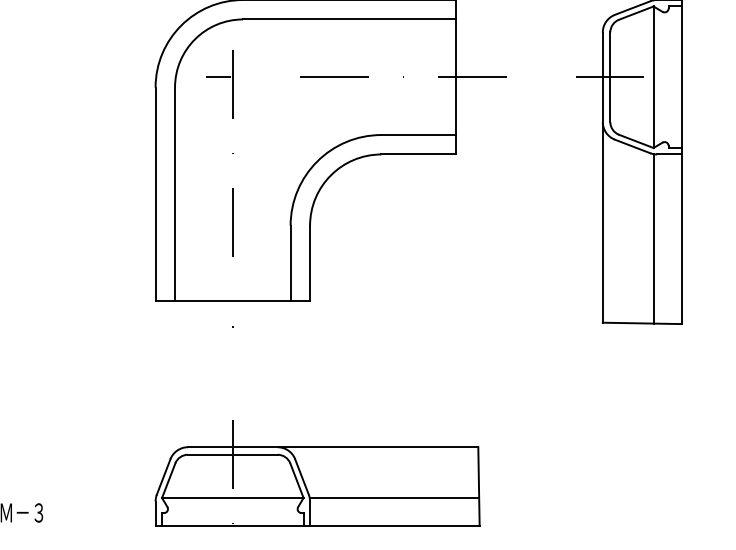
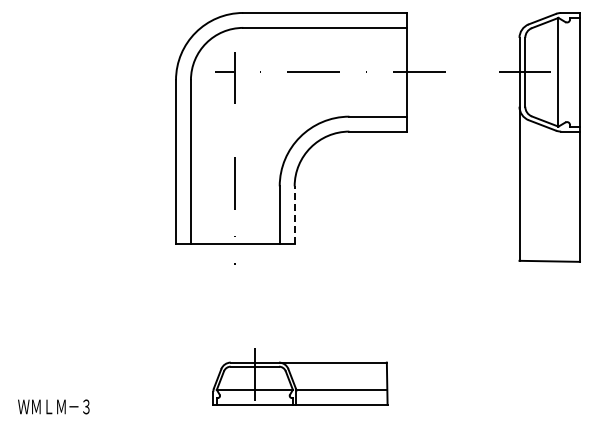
line: (653, 238) -> (558, 196), removed
line: (309, 263) -> (294, 215), solid -> dashed
part: (317, 473) -> (300, 376), size x0.7

